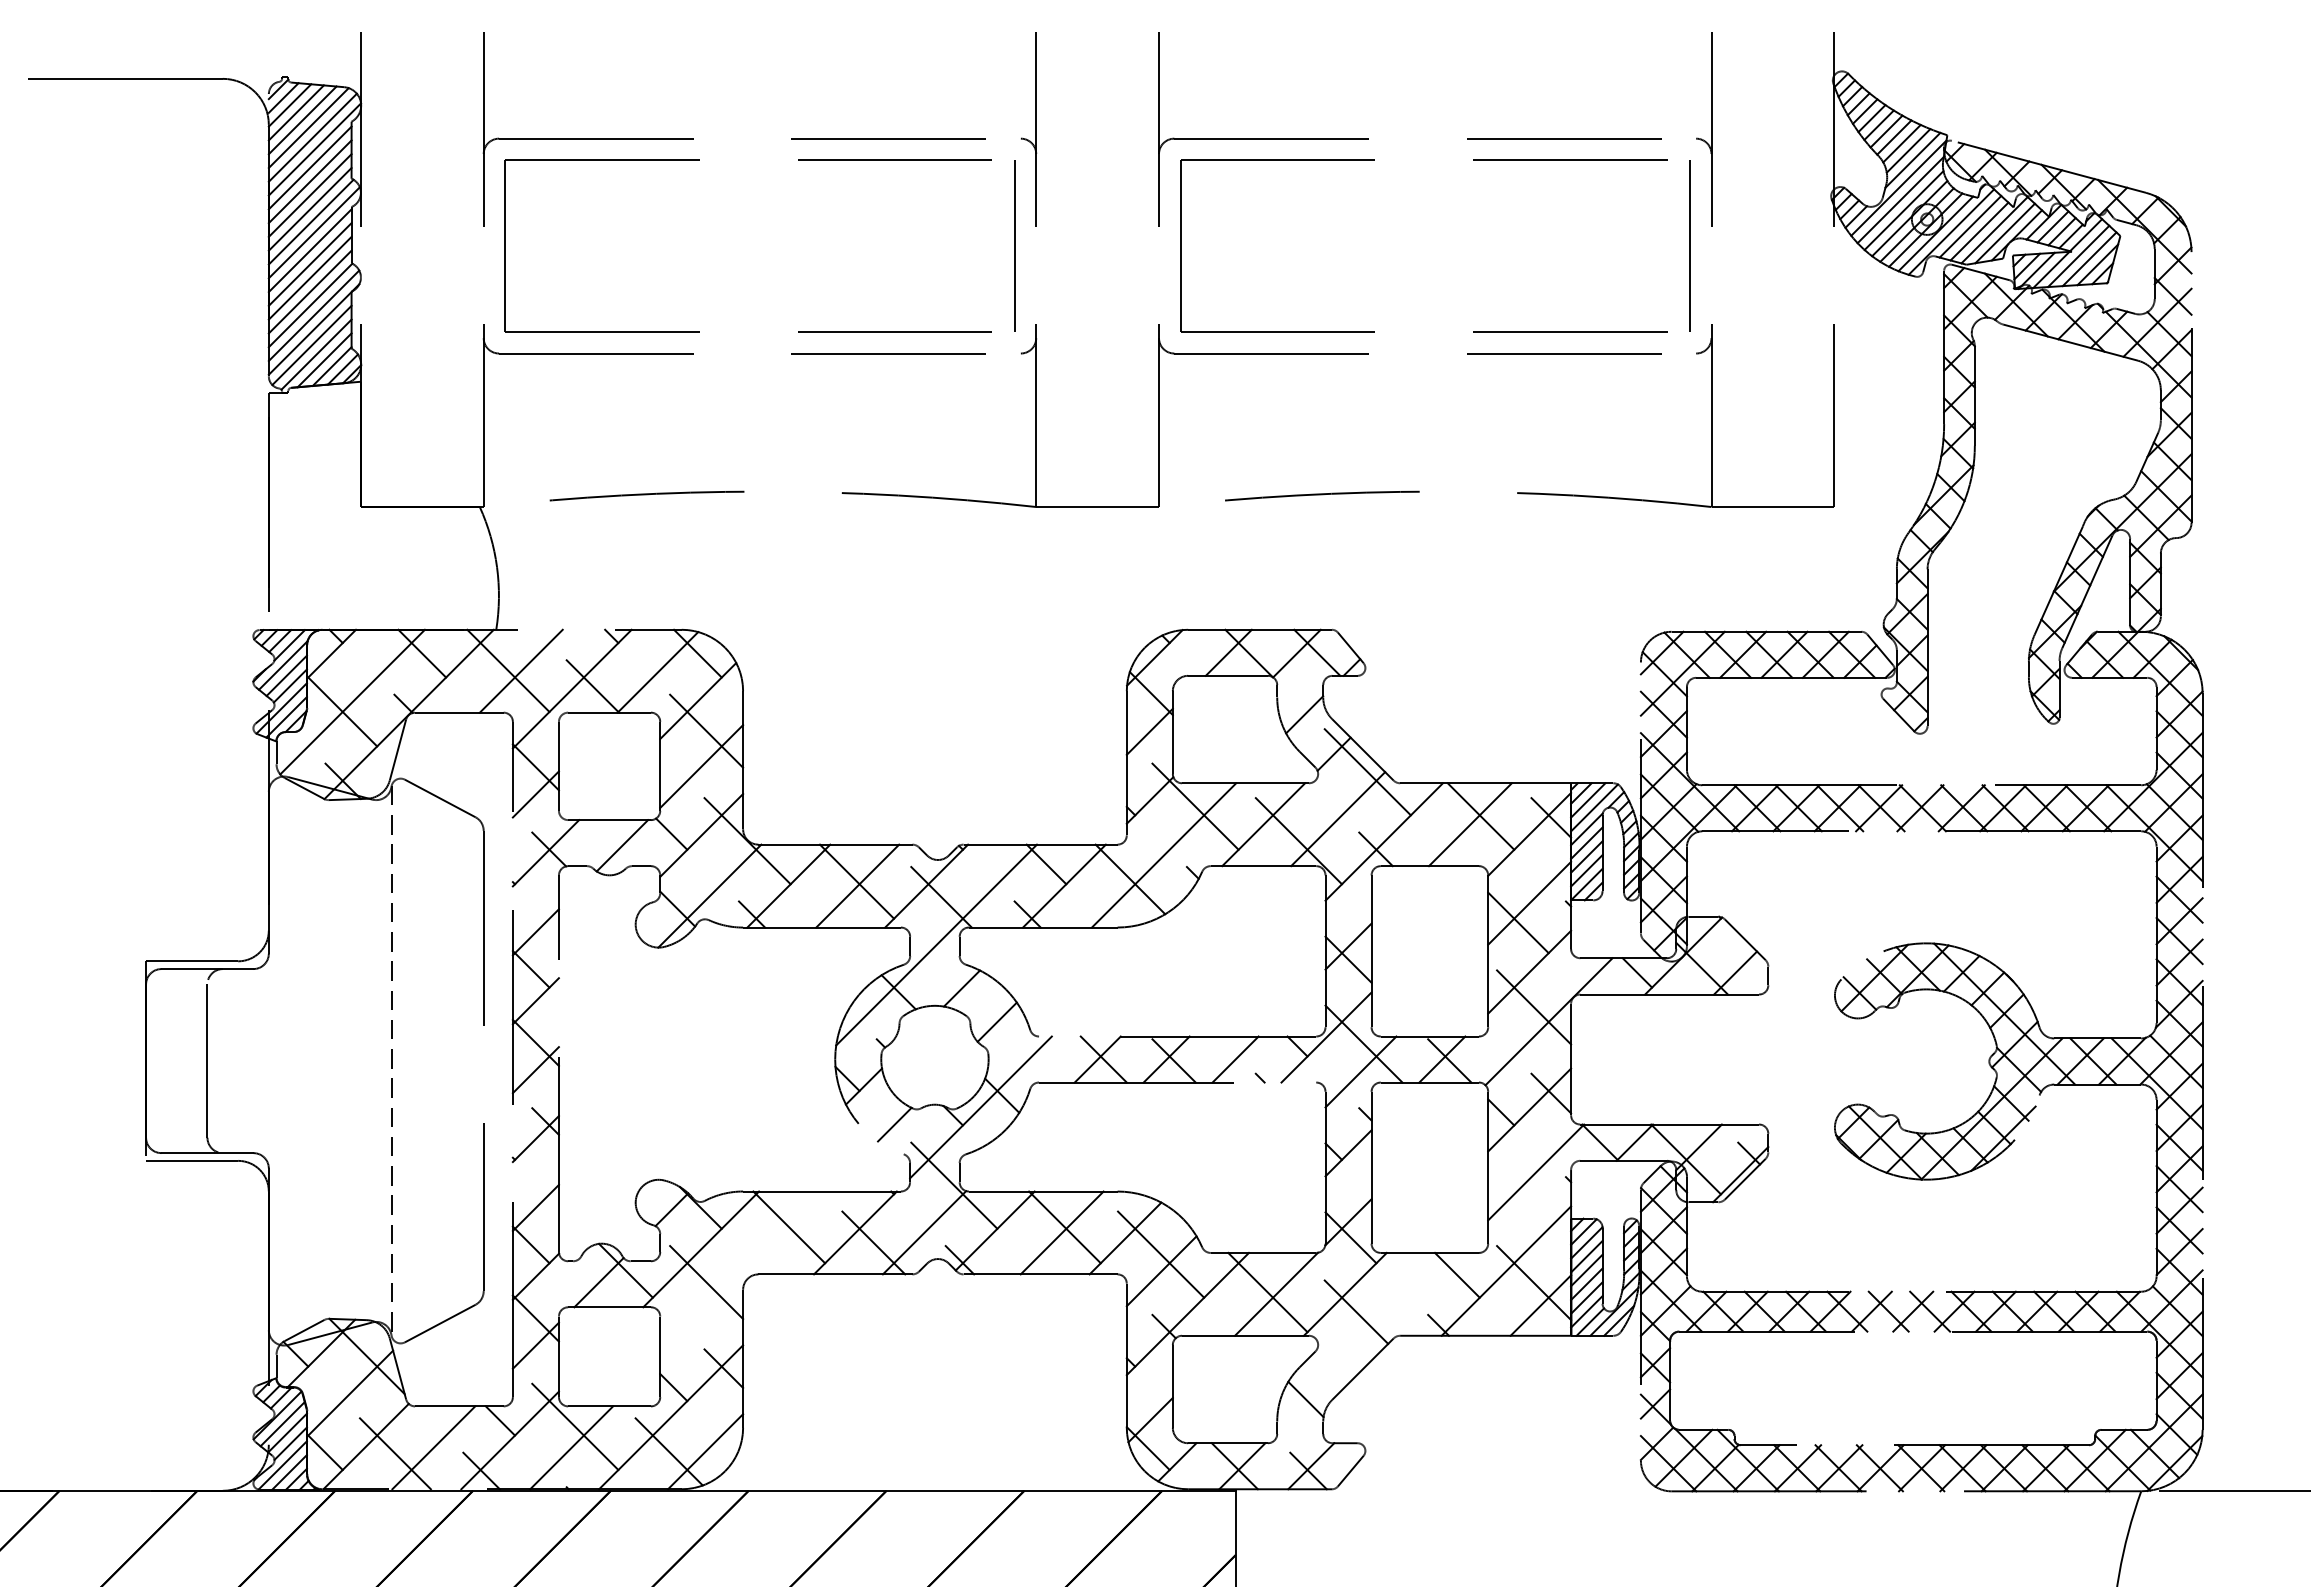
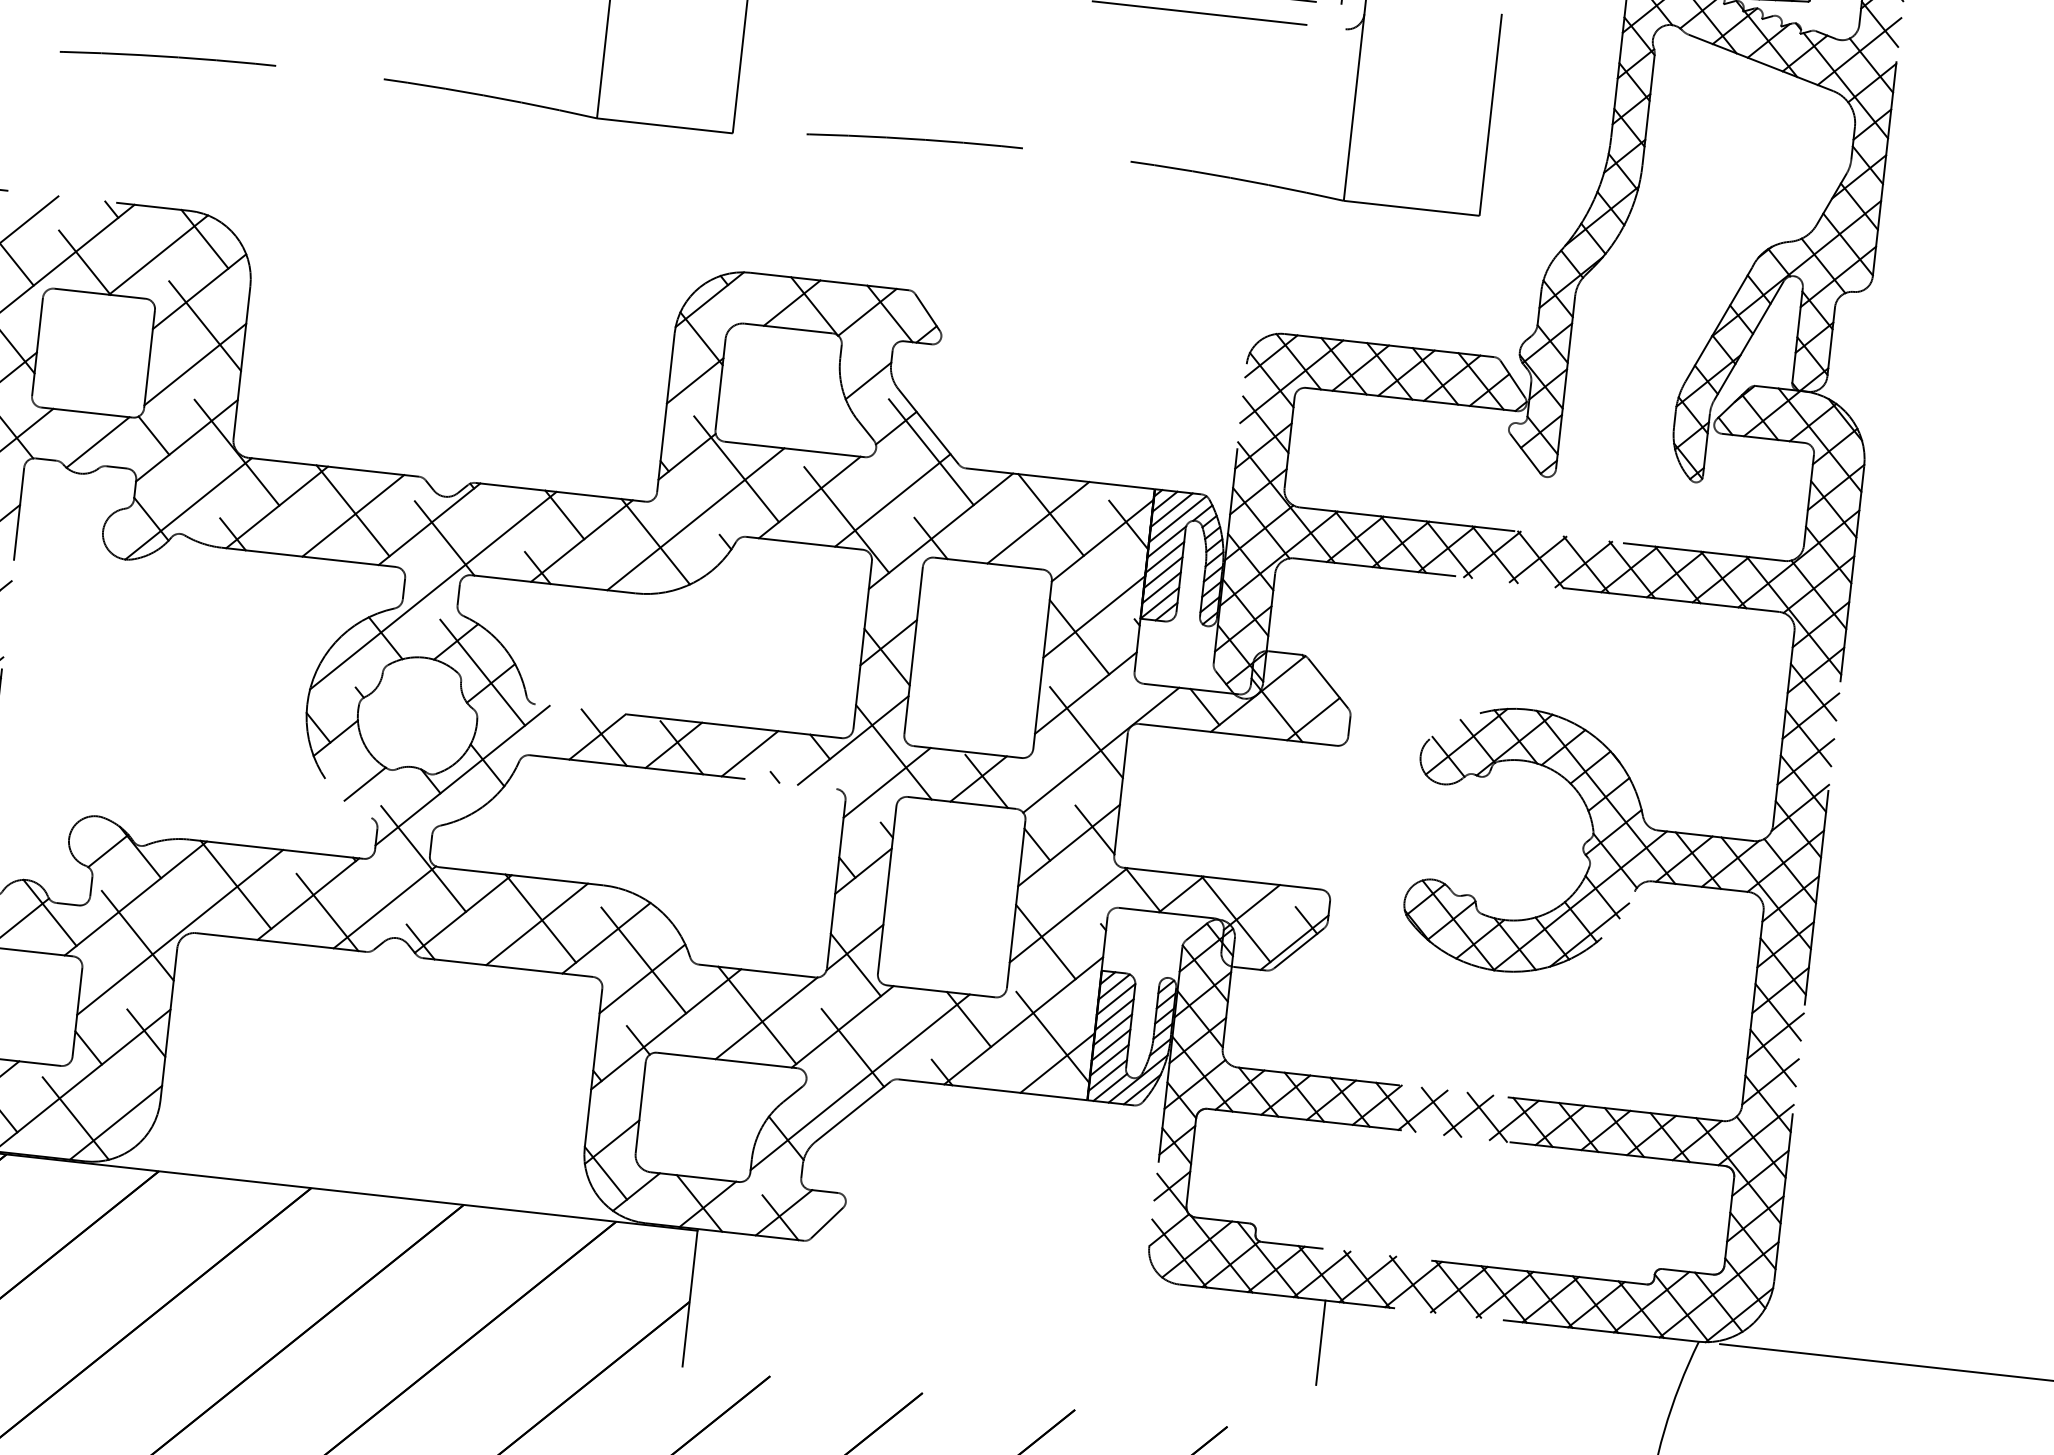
line: (988, 1013) -> (482, 672), added
line: (1518, 1198) -> (1045, 941), added
line: (743, 1275) -> (179, 932), added
line: (1366, 1341) -> (860, 1081), added
line: (1803, 1529) -> (1320, 1342), added

